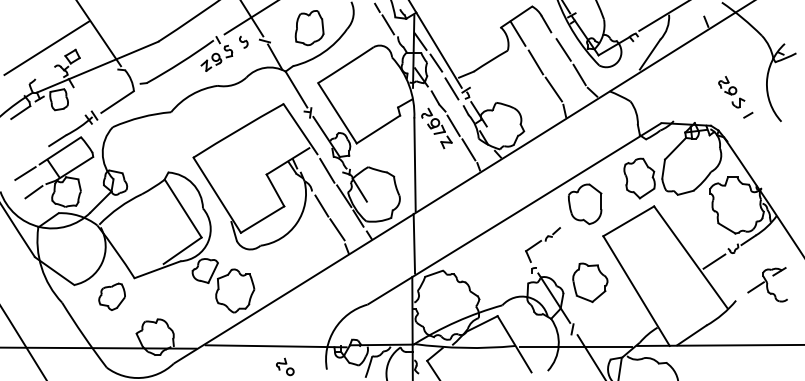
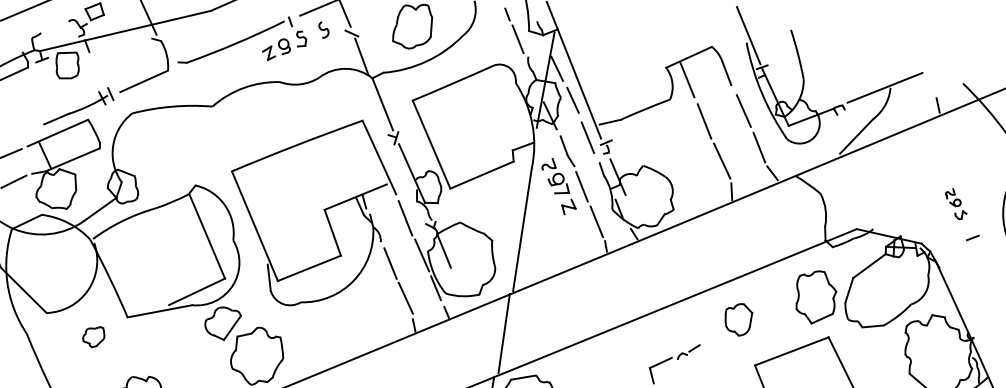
part: (731, 92) -> (955, 204), size x0.7
part: (584, 204) -> (737, 319), size x0.6
part: (111, 296) -> (93, 336), size x0.6

